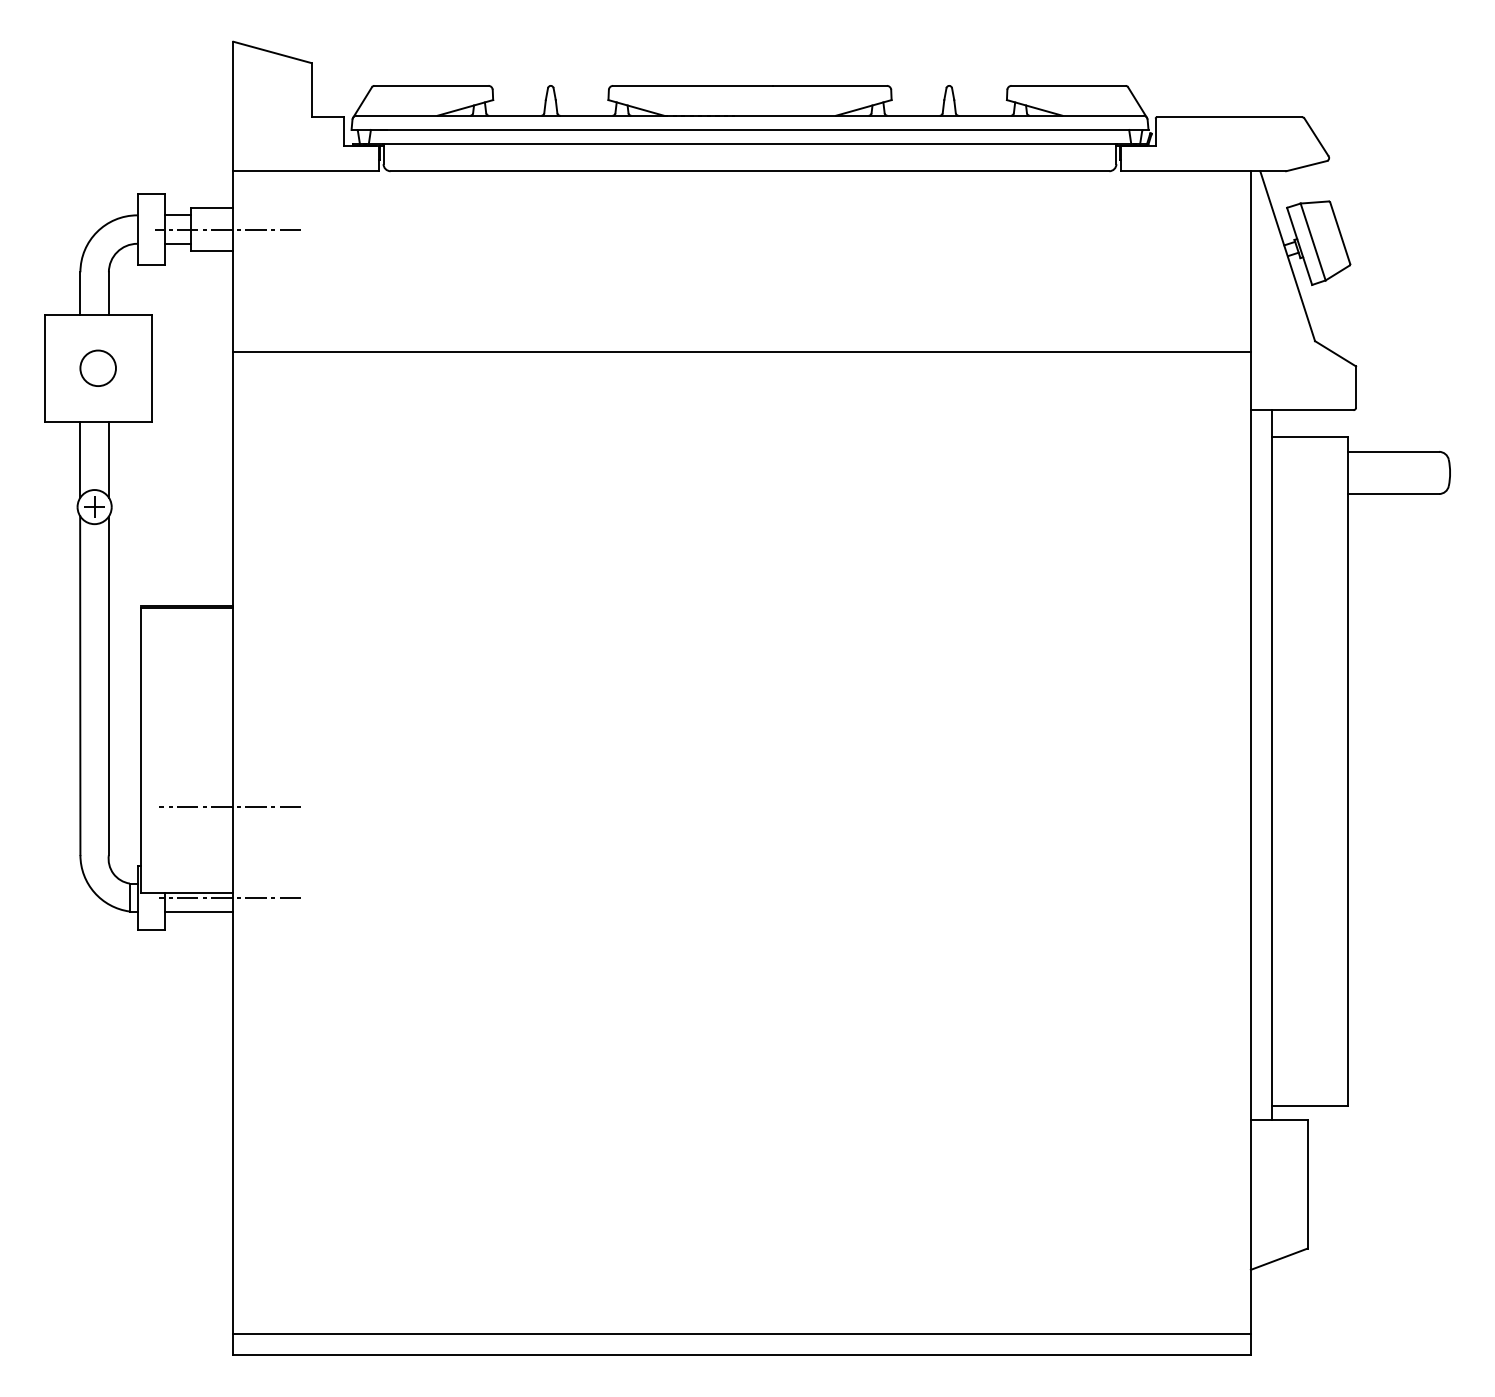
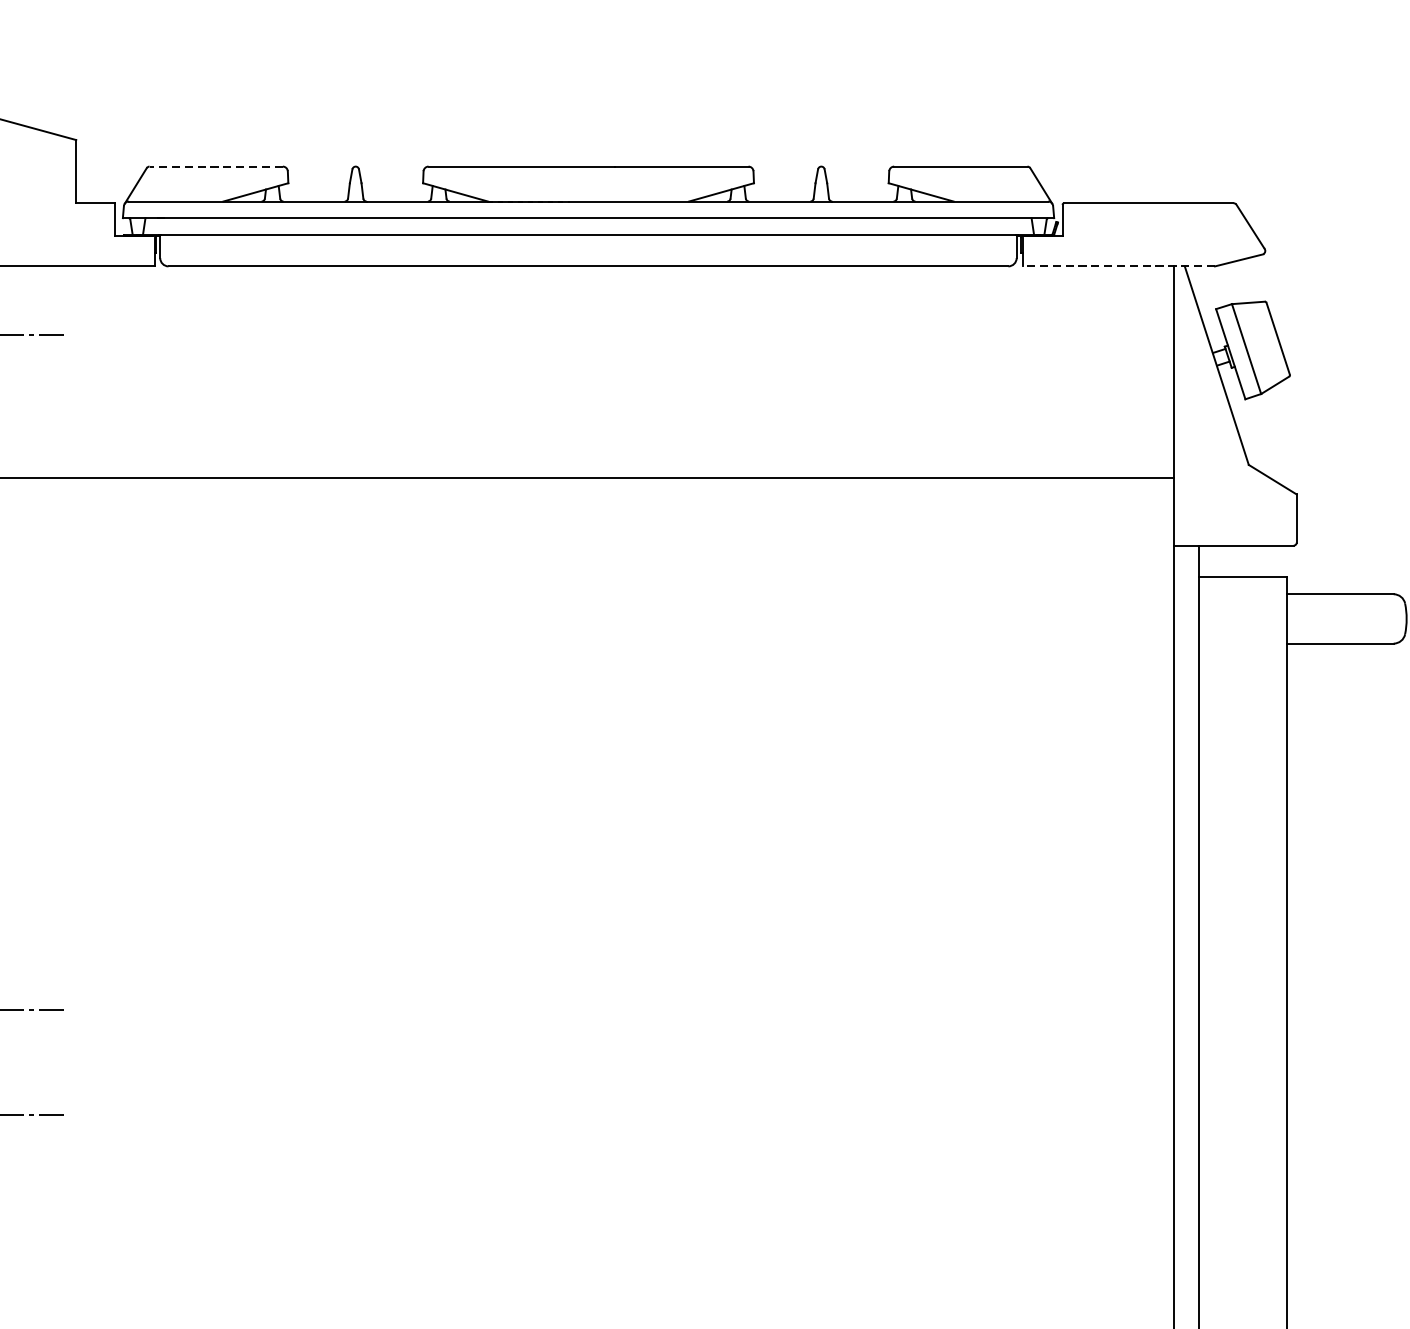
line: (430, 85) -> (215, 166), solid -> dashed
line: (1203, 171) -> (1118, 266), solid -> dashed

